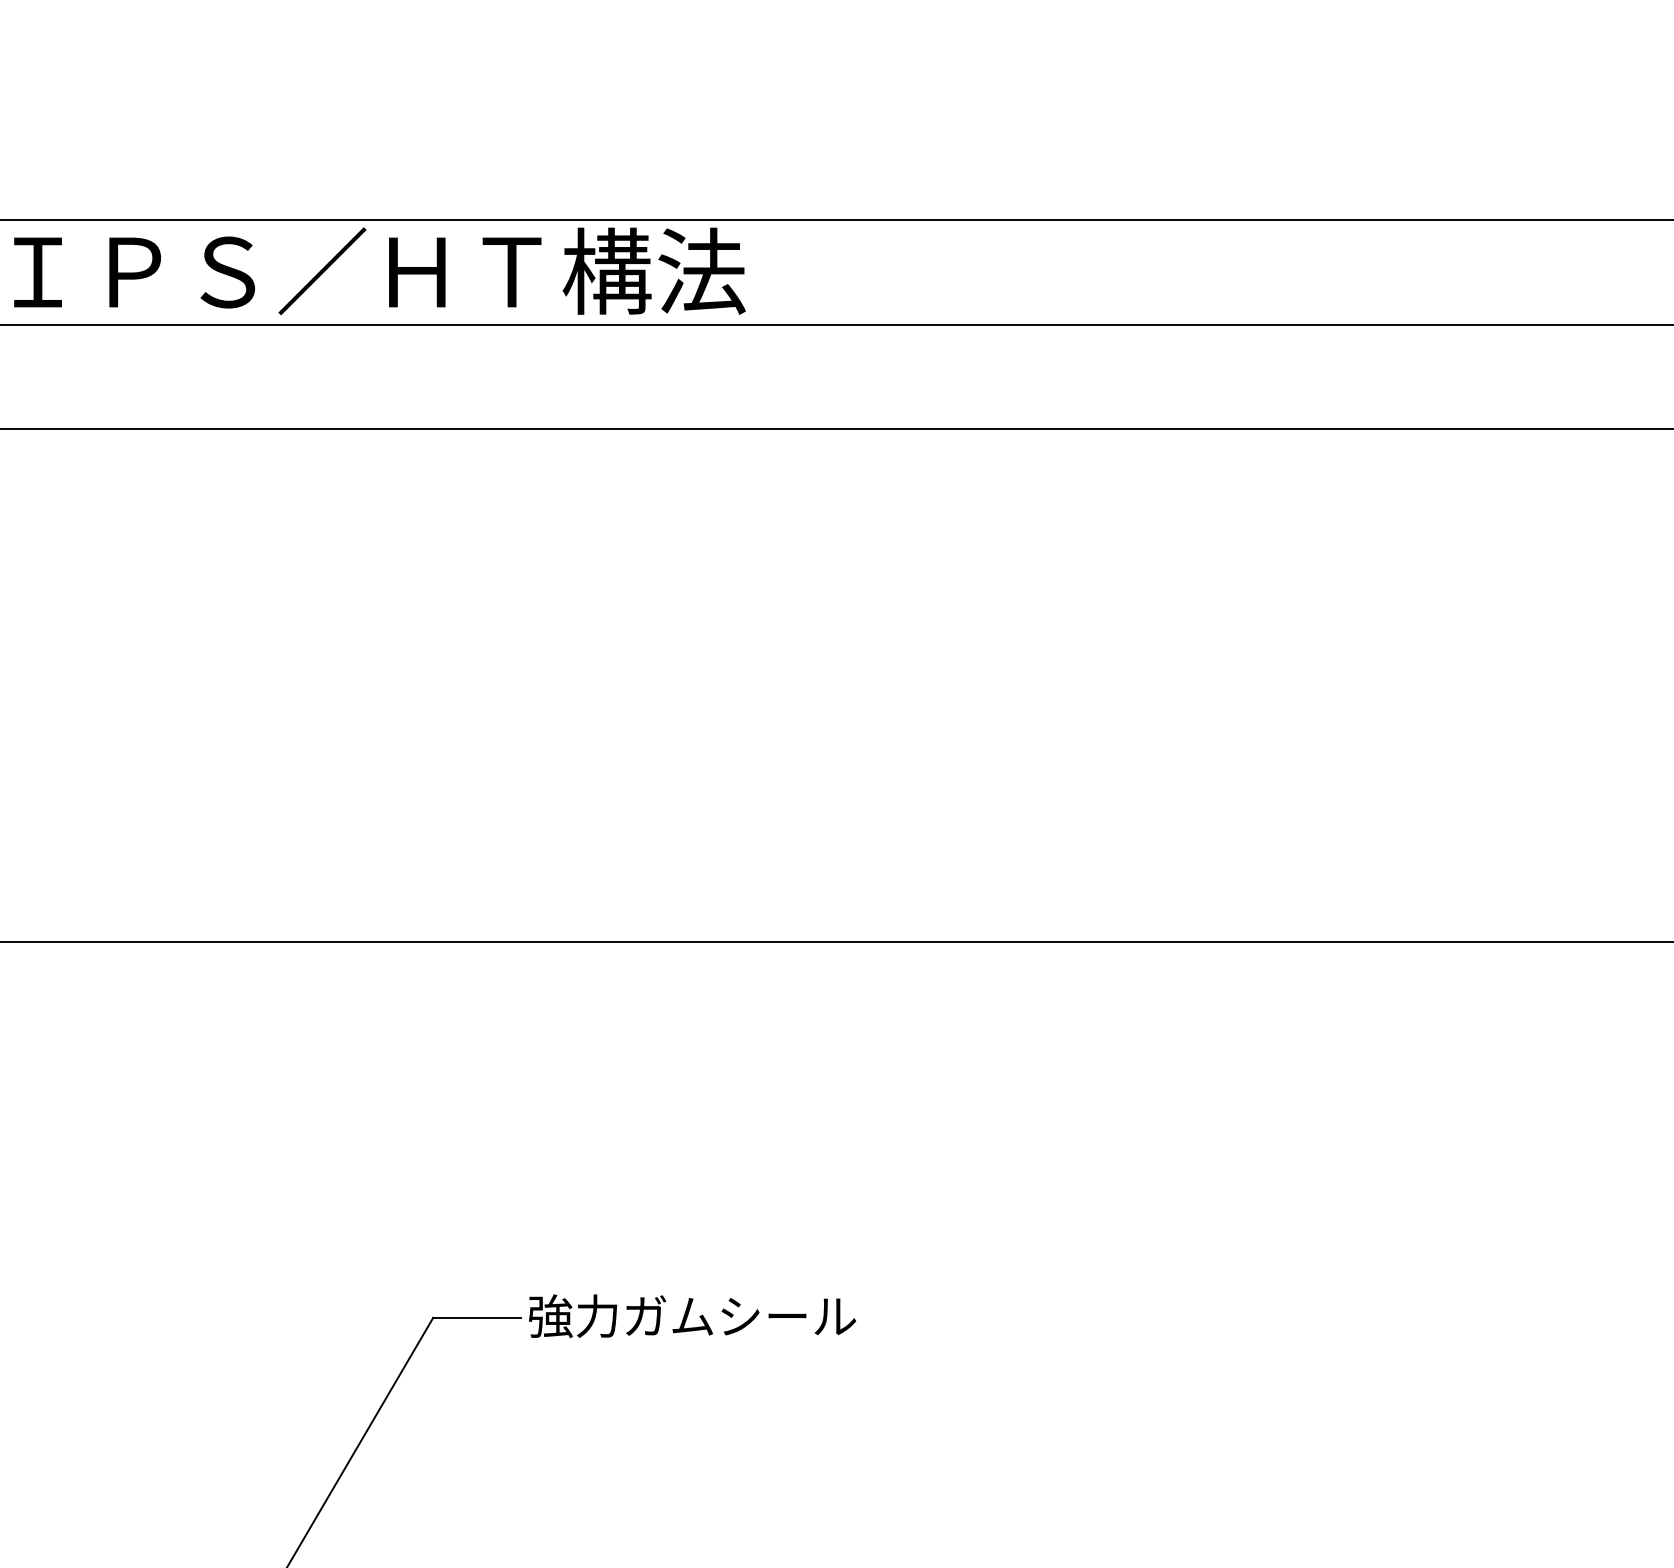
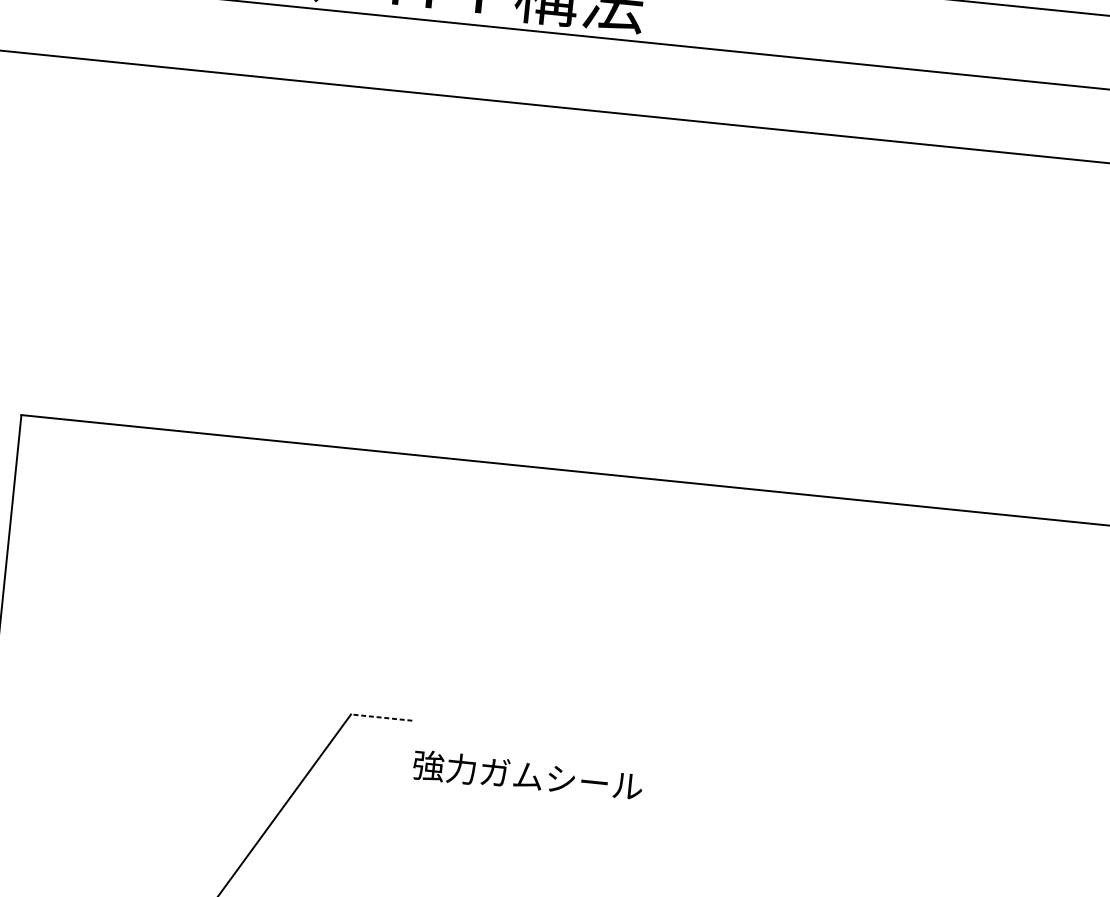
text: (692, 1316) -> (528, 776), moved
line: (477, 1317) -> (382, 717), solid -> dashed

